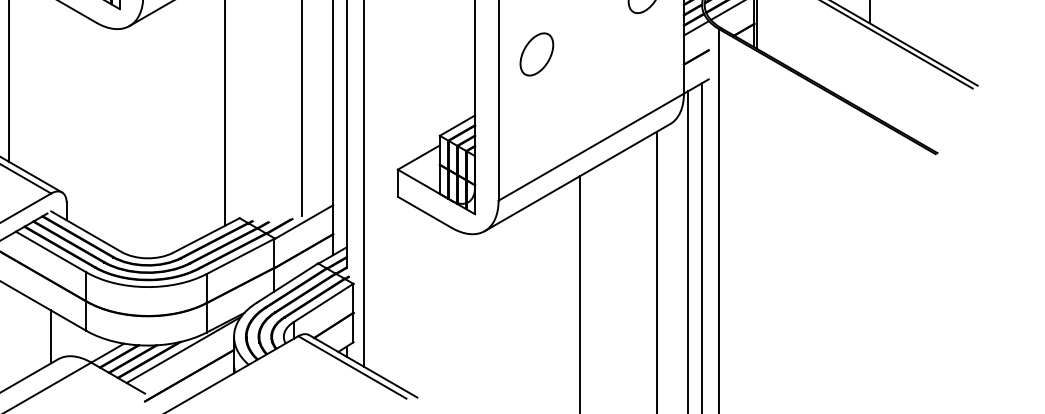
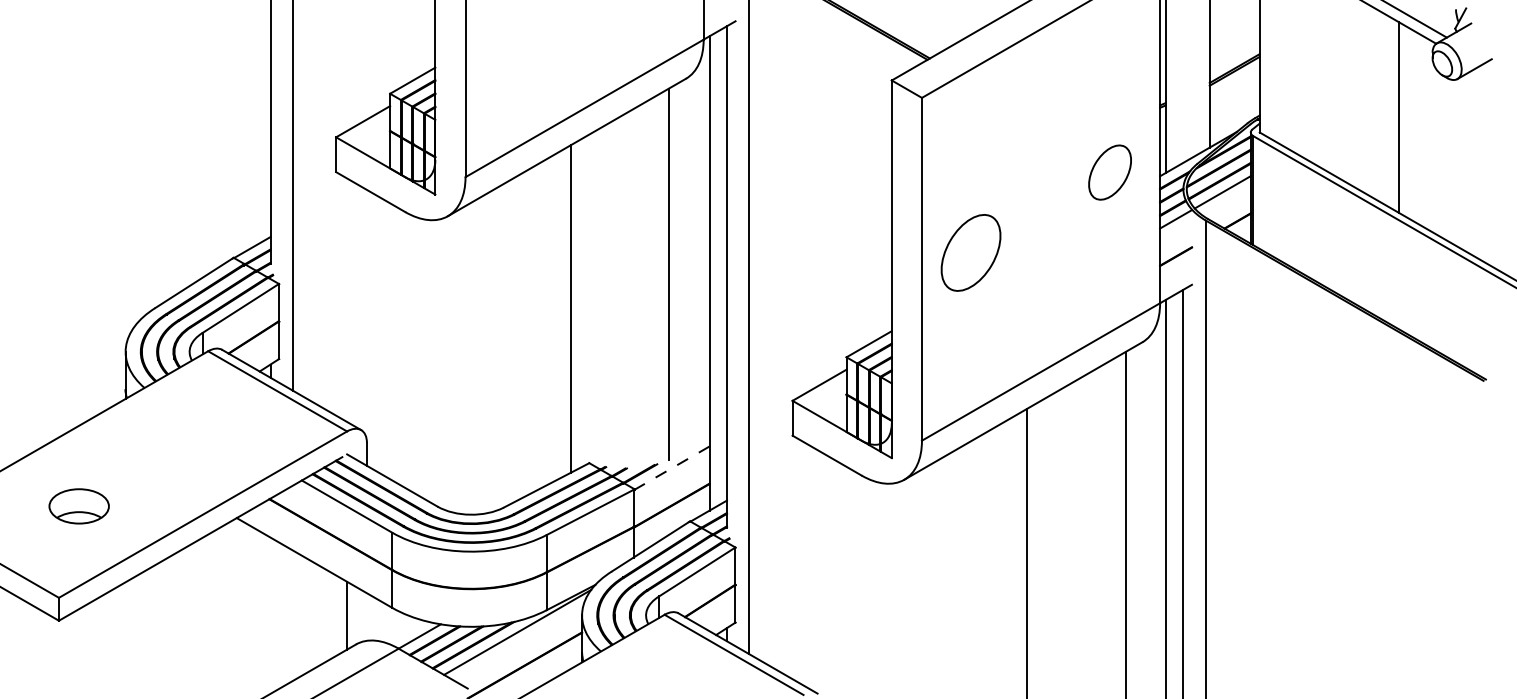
part: (537, 54) -> (971, 252), size x1.4
line: (303, 222) -> (671, 468), solid -> dashed

